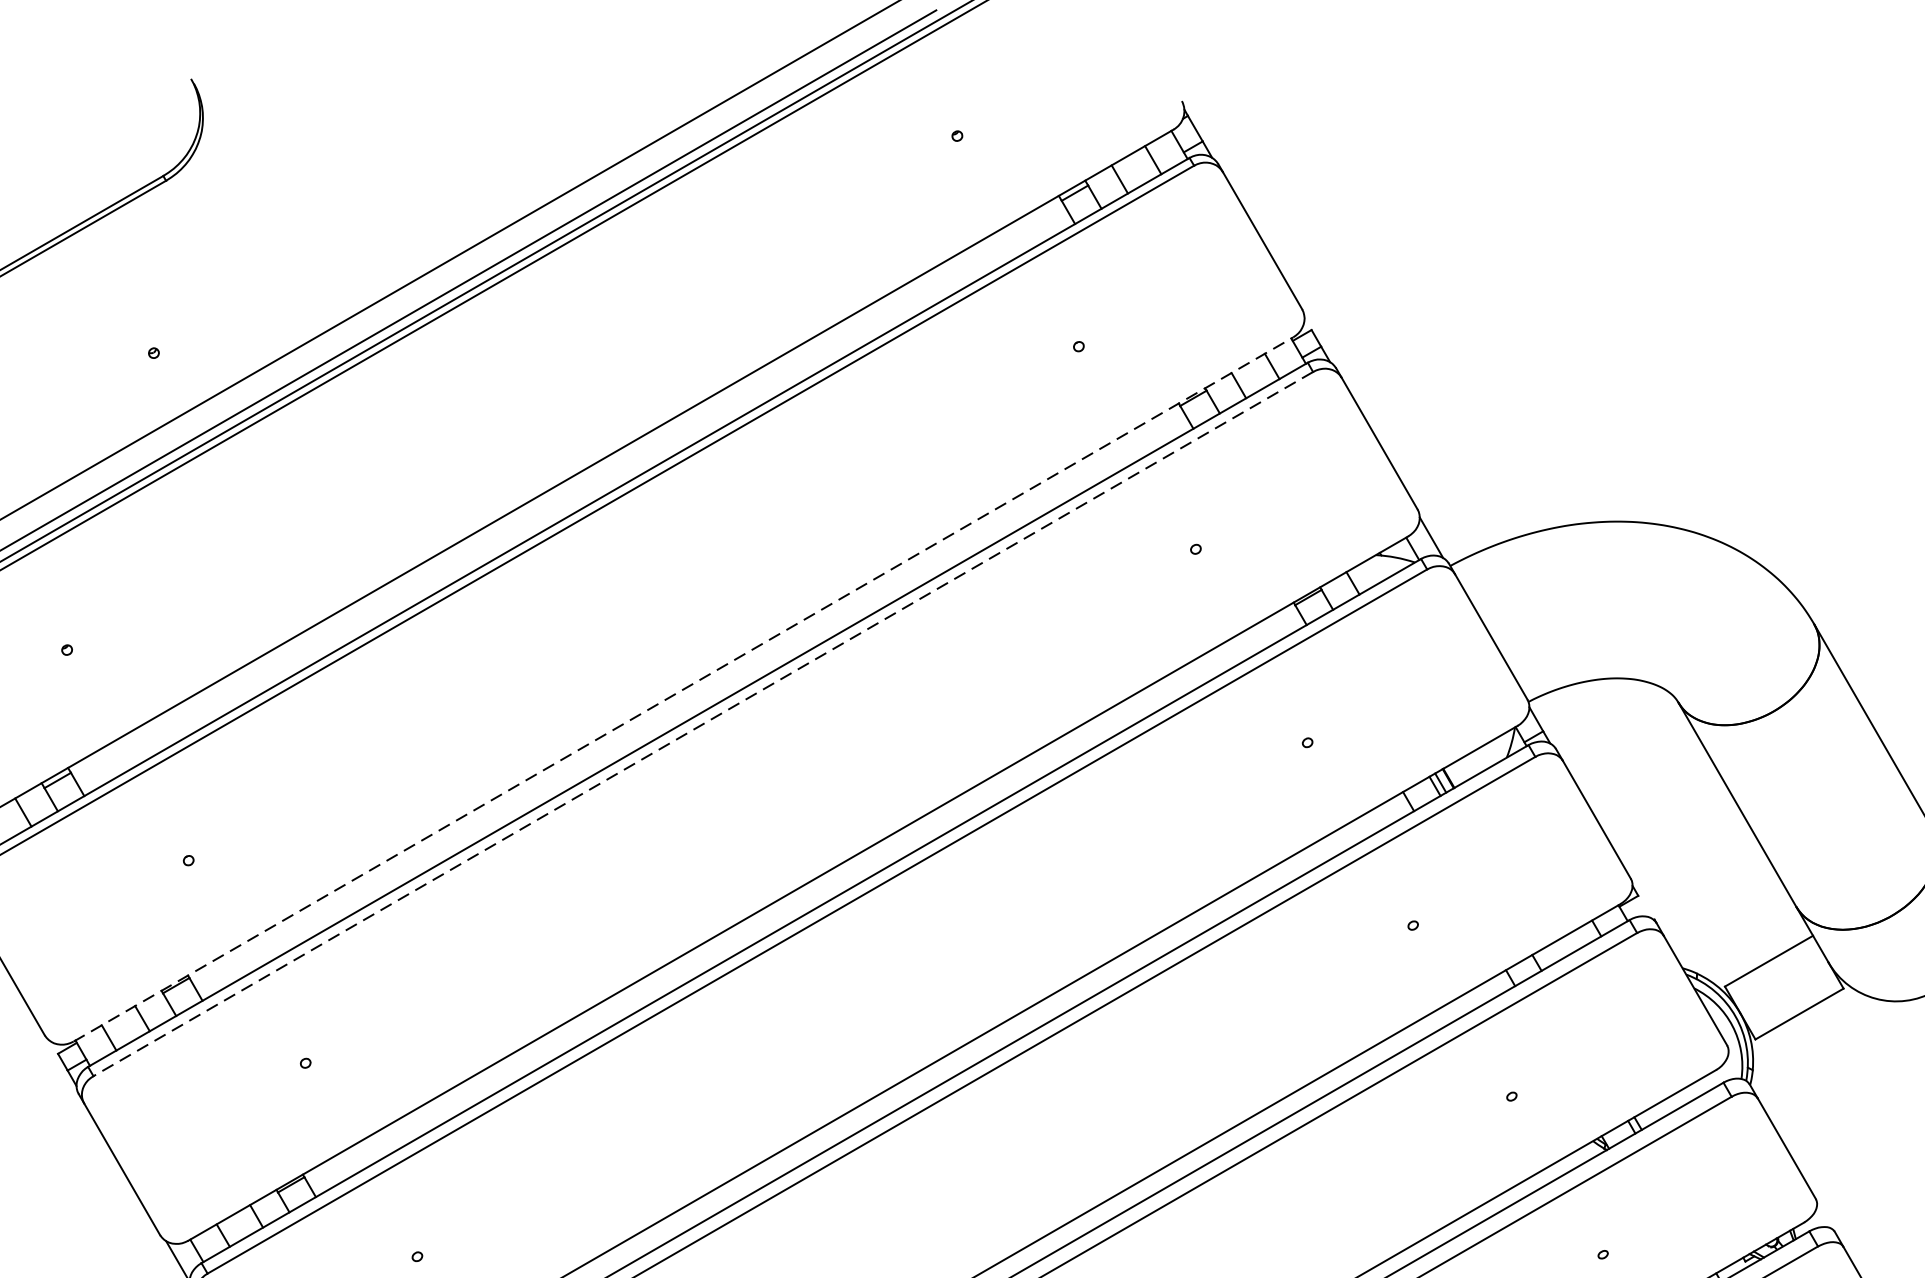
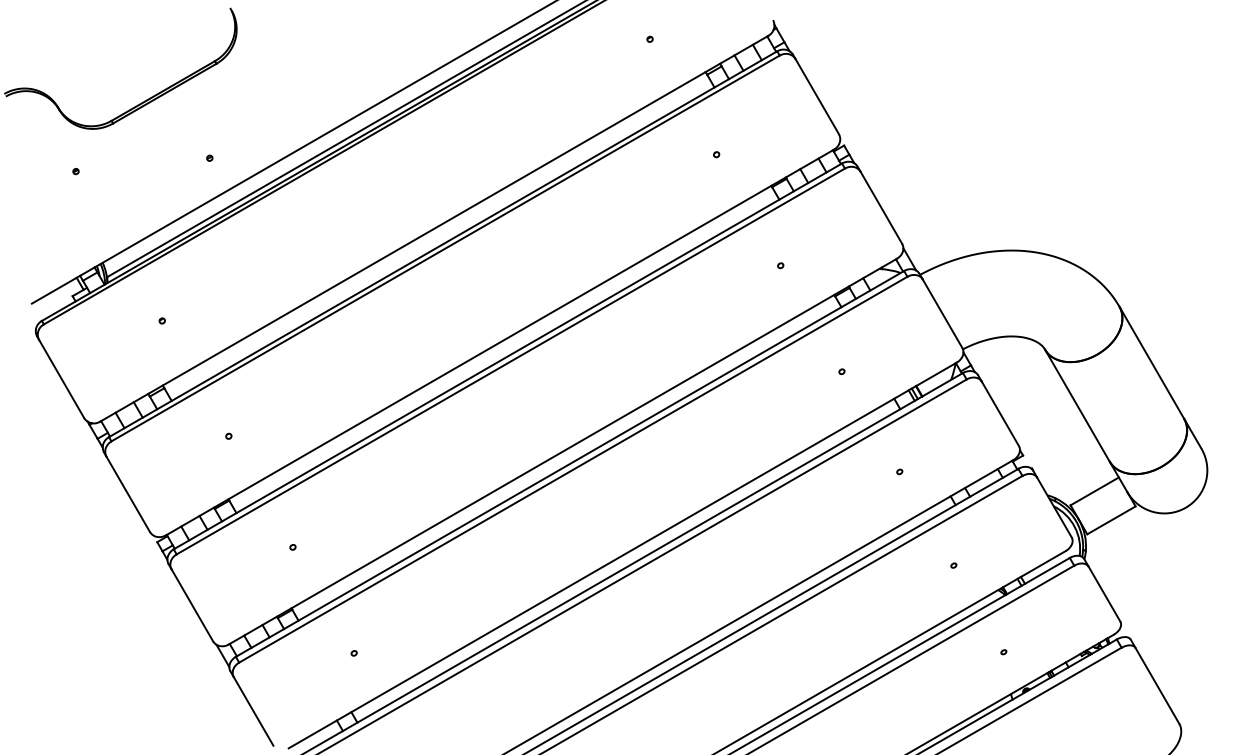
line: (682, 689) -> (499, 342), dashed -> solid
line: (702, 724) -> (510, 361), dashed -> solid

